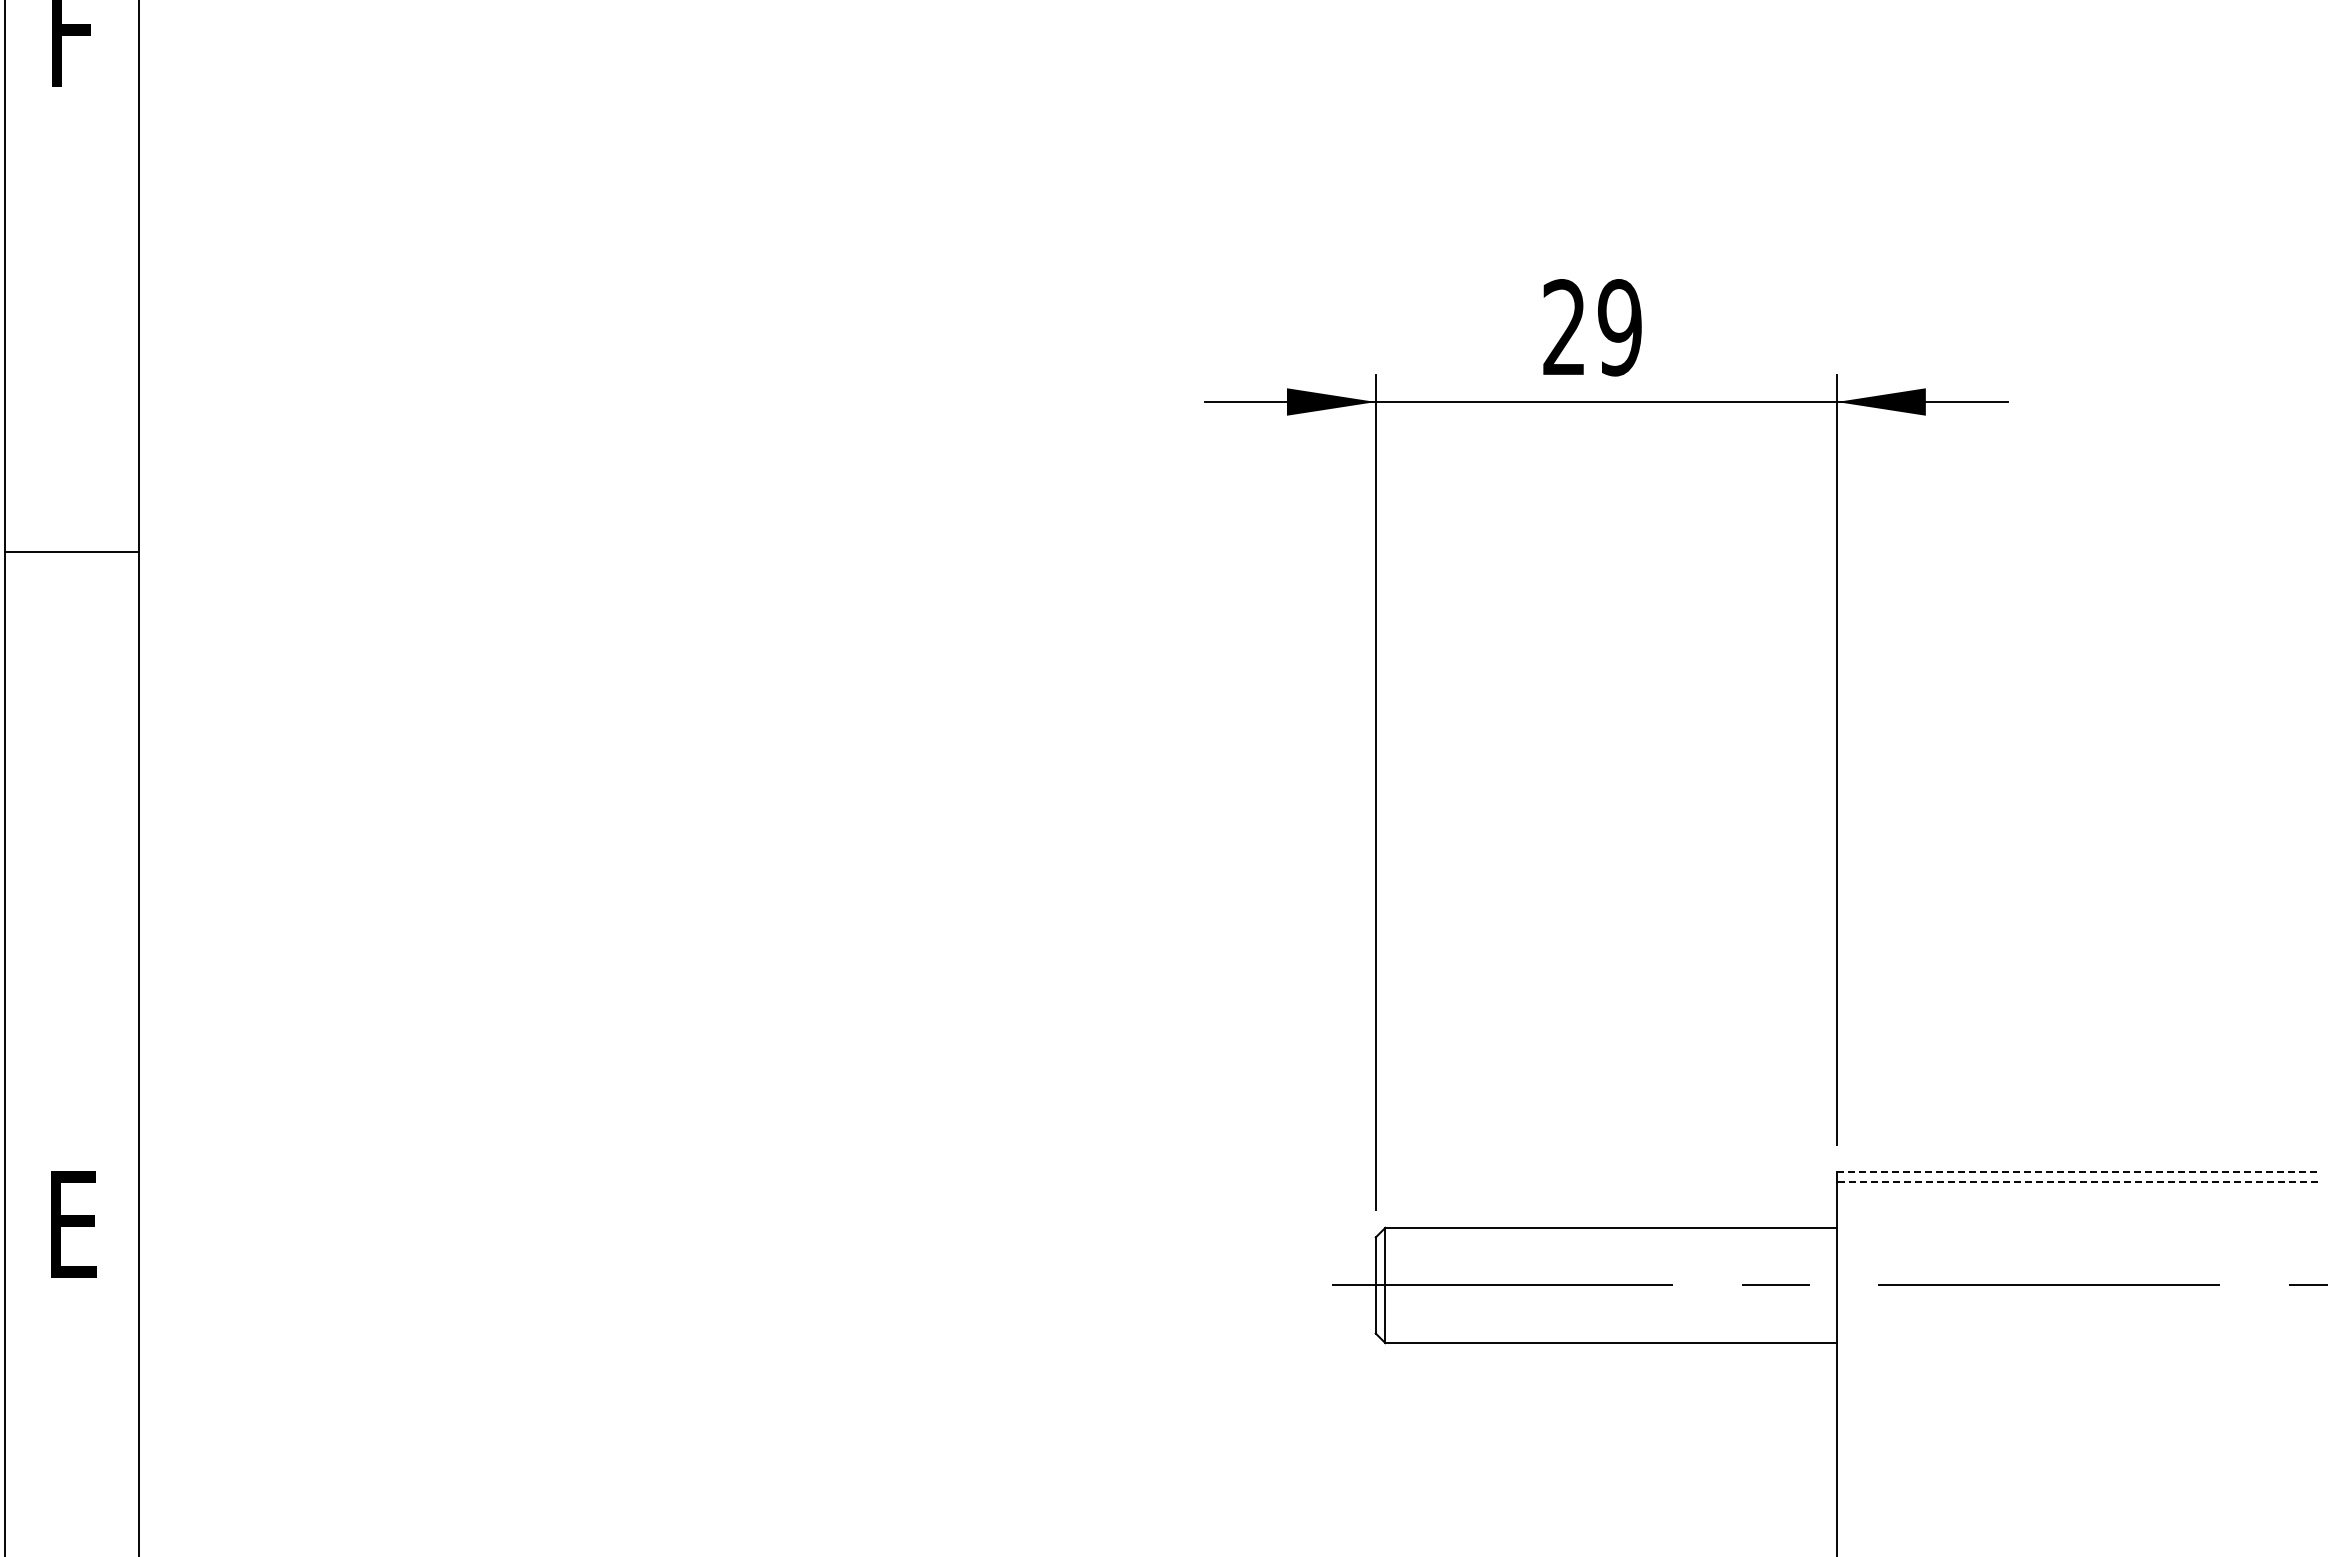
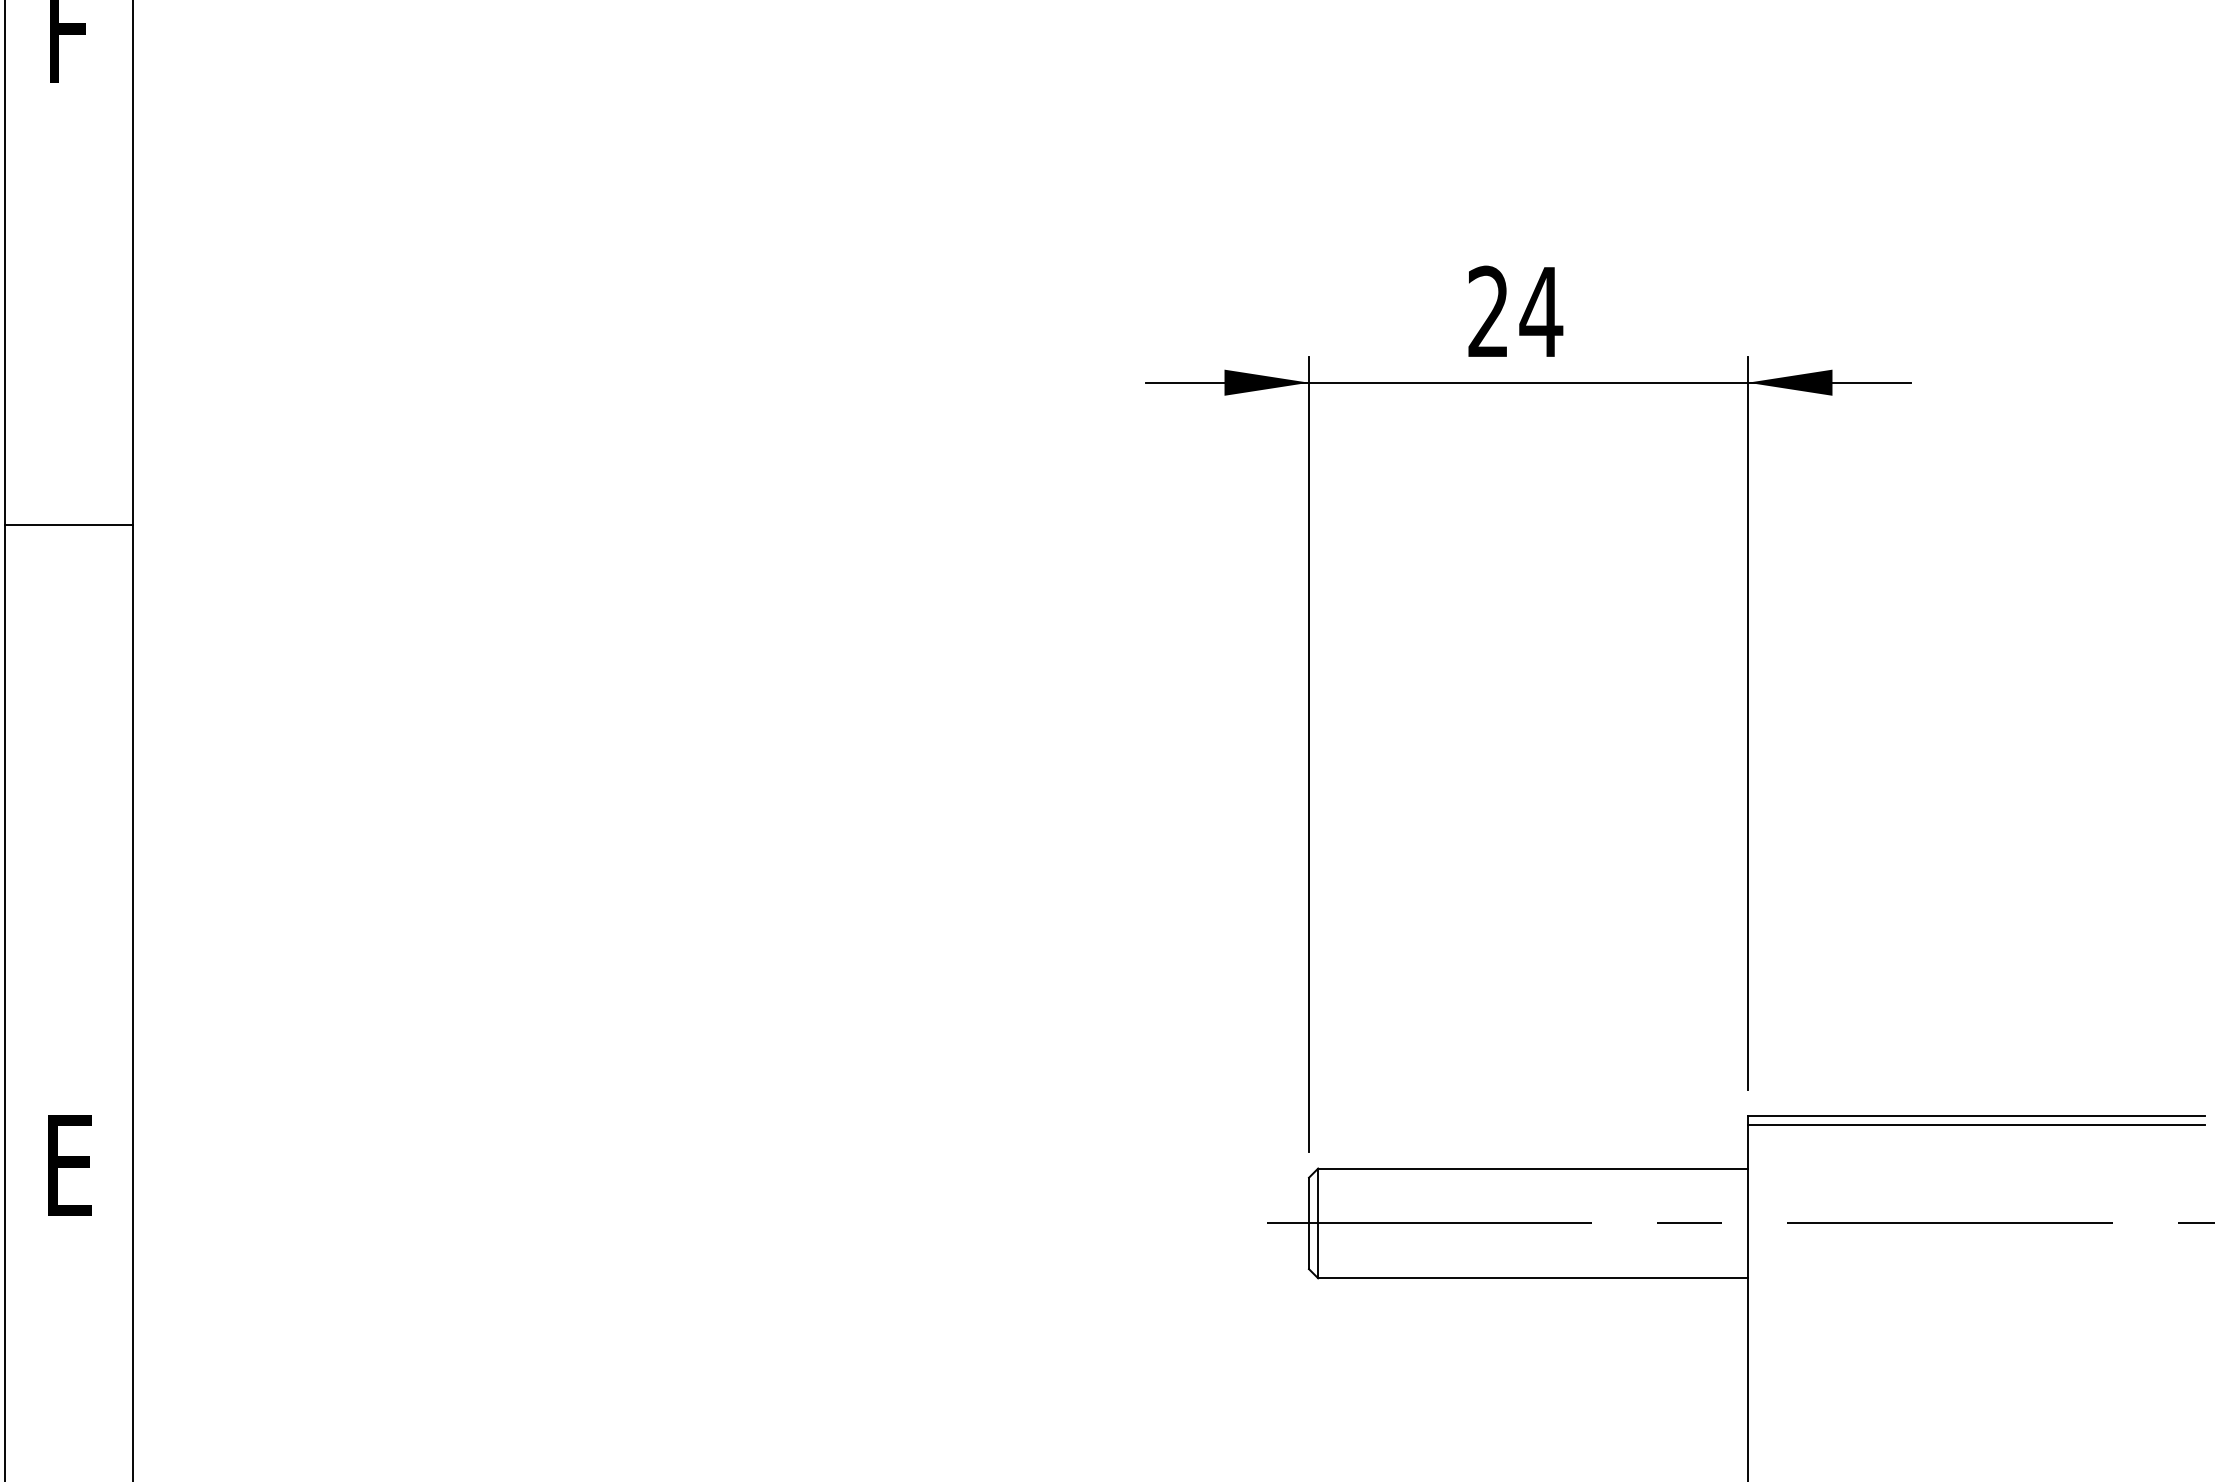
text: (1619, 327) -> (1540, 311), 29 -> 24
line: (2077, 1172) -> (1976, 1115), dashed -> solid
line: (2076, 1181) -> (1975, 1124), dashed -> solid

